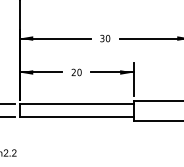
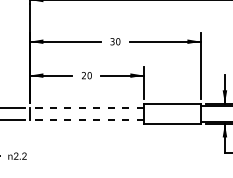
line: (76, 104) -> (86, 107), solid -> dashed
line: (76, 117) -> (86, 120), solid -> dashed

